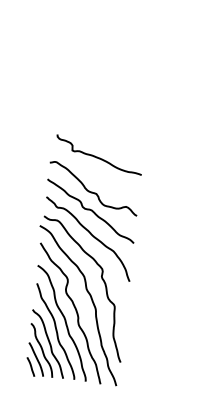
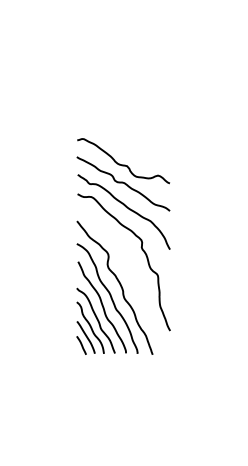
curve: (98, 157) -> (125, 129), removed
curve: (90, 299) -> (133, 271), removed

